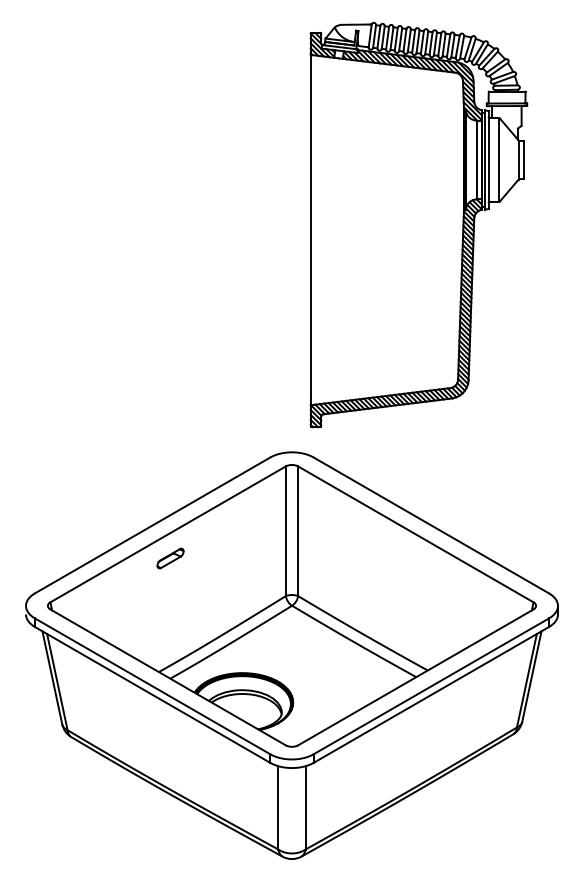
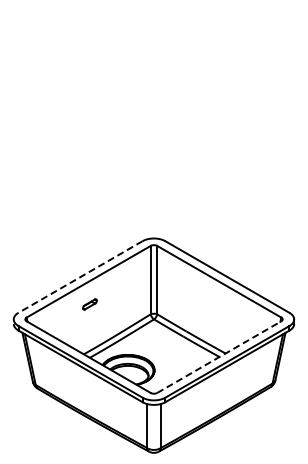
part: (418, 224) -> (220, 118), removed
line: (152, 526) -> (80, 277), solid -> dashed
part: (169, 558) -> (89, 304), moved
line: (416, 678) -> (219, 357), solid -> dashed

